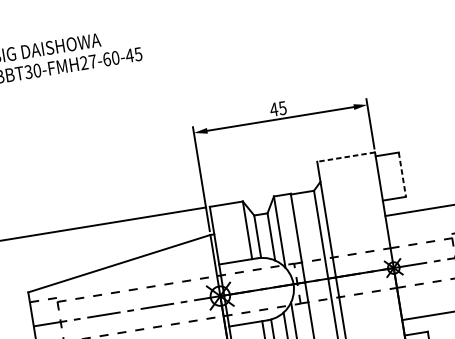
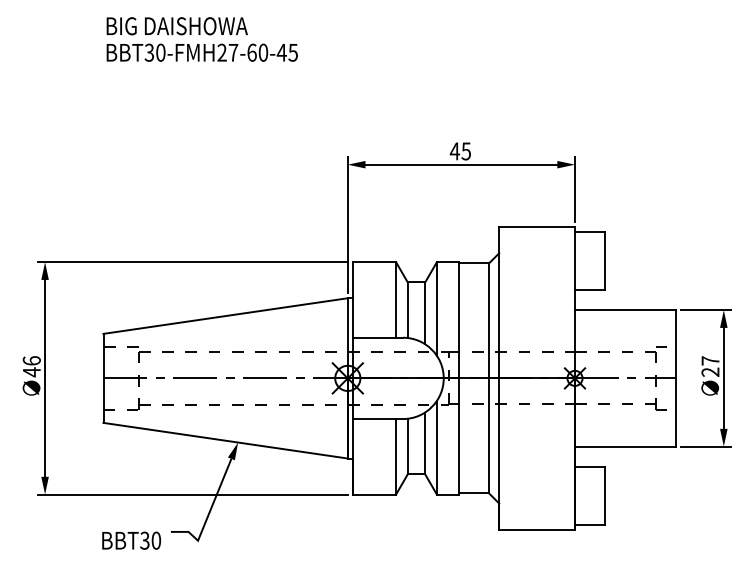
line: (346, 156) -> (537, 226), dashed -> solid
line: (402, 175) -> (605, 261), dashed -> solid

